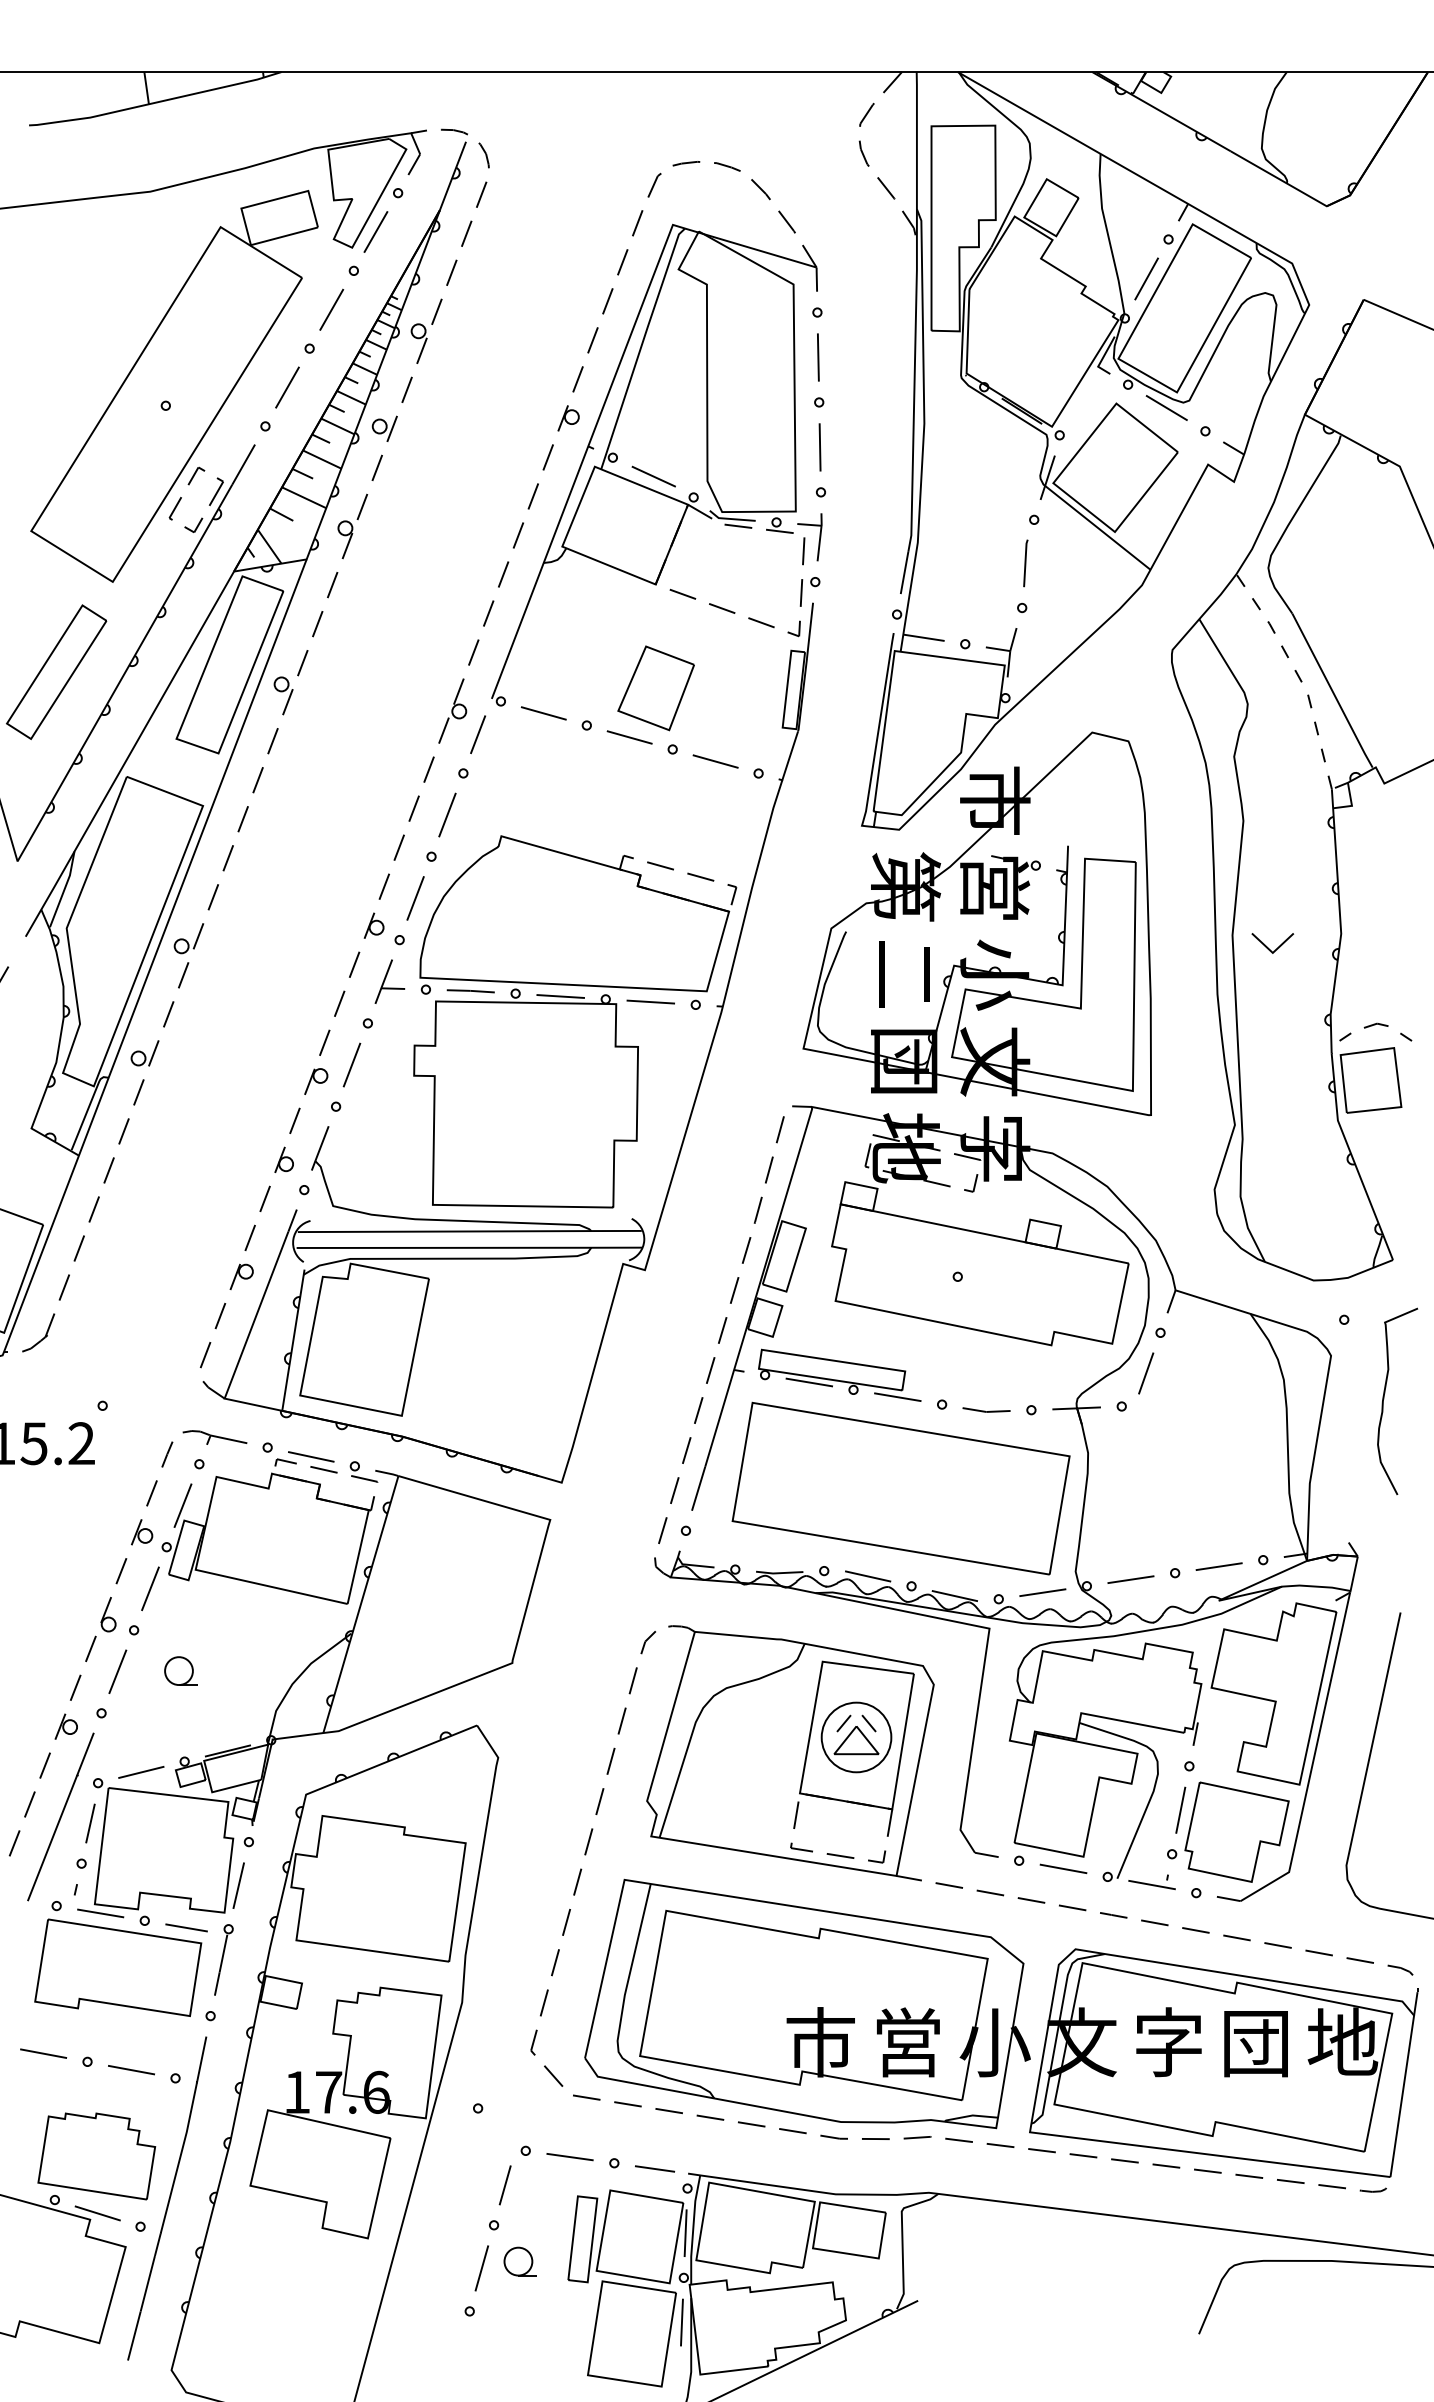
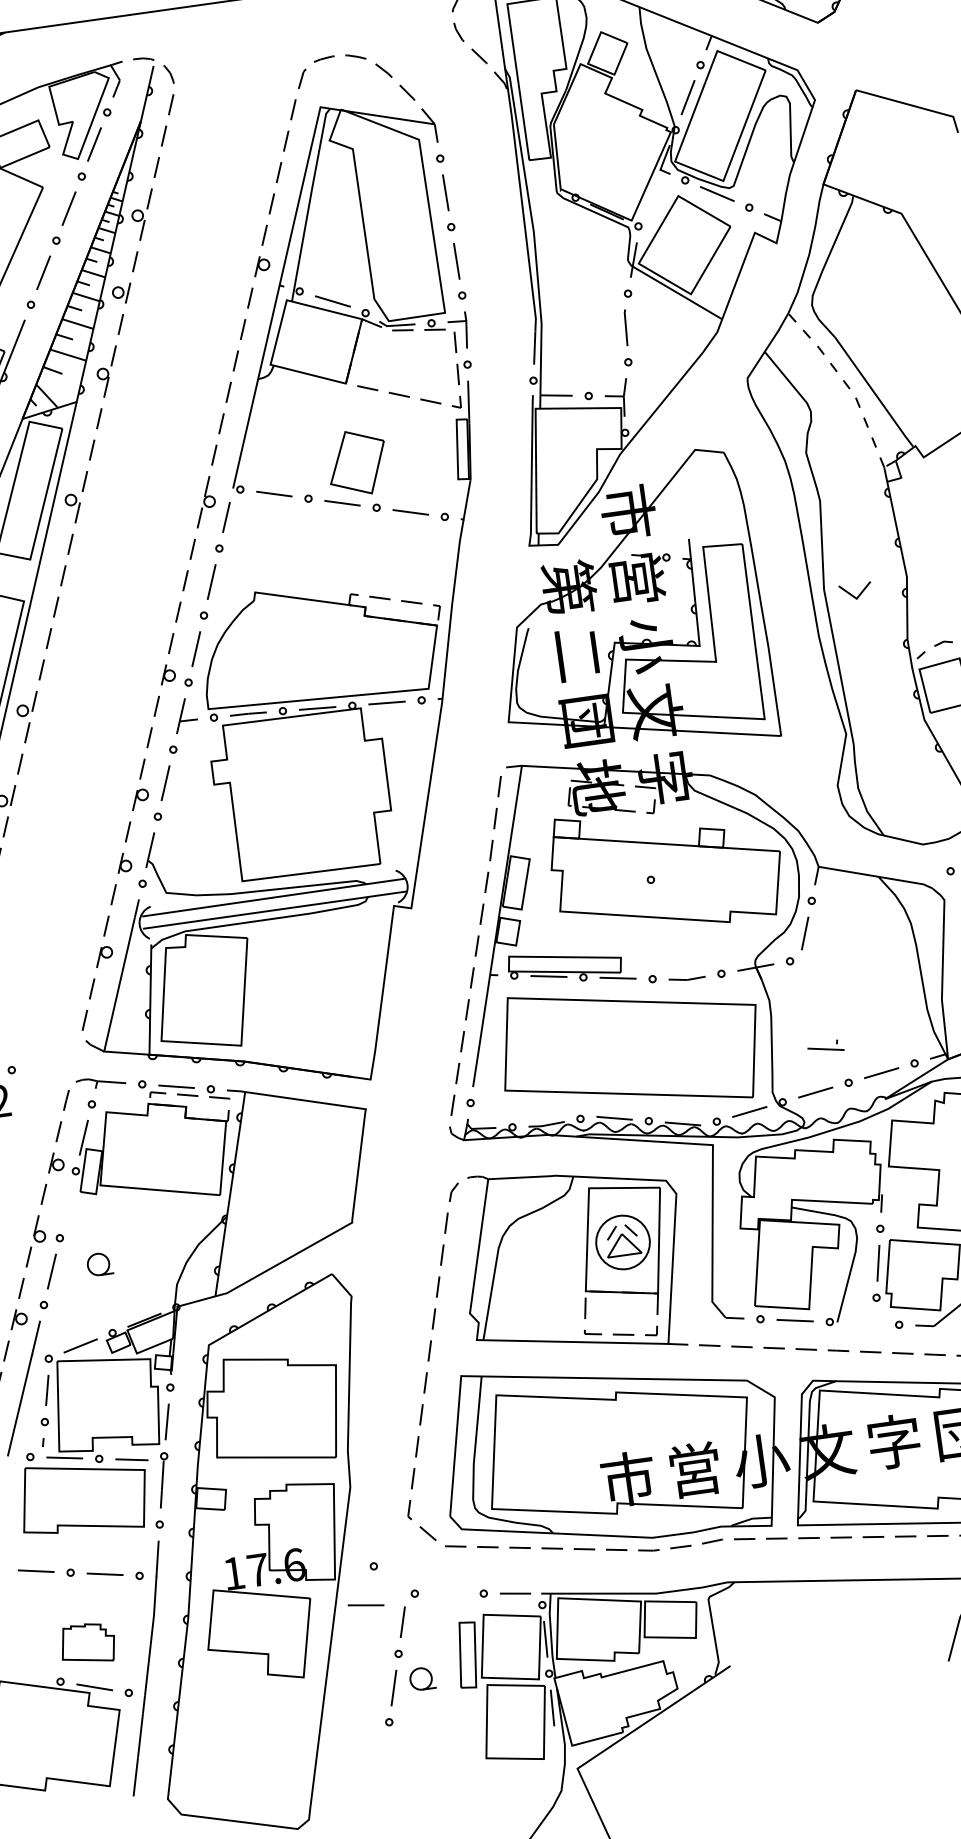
line: (150, 1588) -> (67, 1204), removed
part: (1151, 1882) -> (825, 1047), moved
part: (96, 2156) -> (87, 1644), size x0.6
line: (569, 2157) -> (365, 1605), moved

